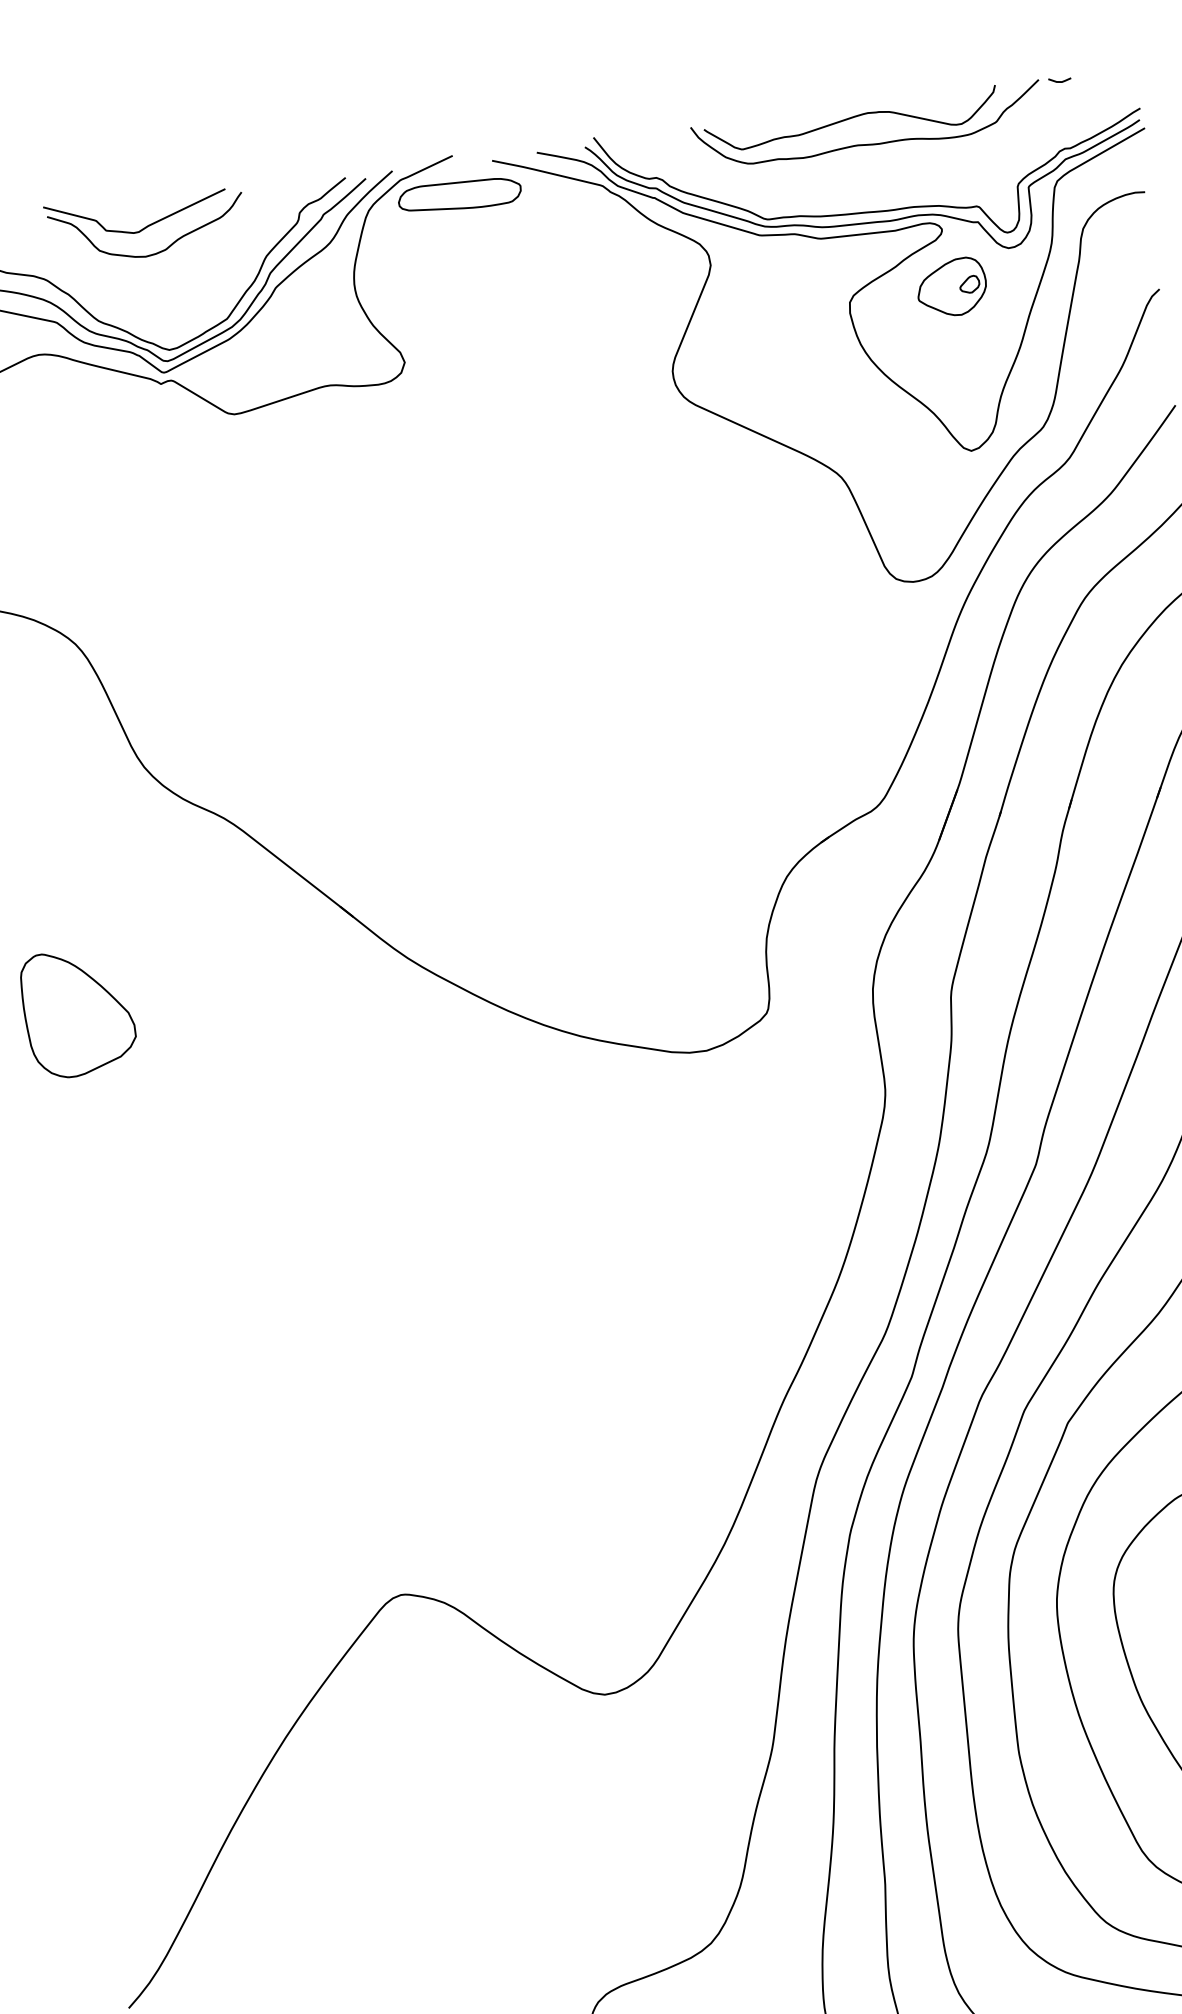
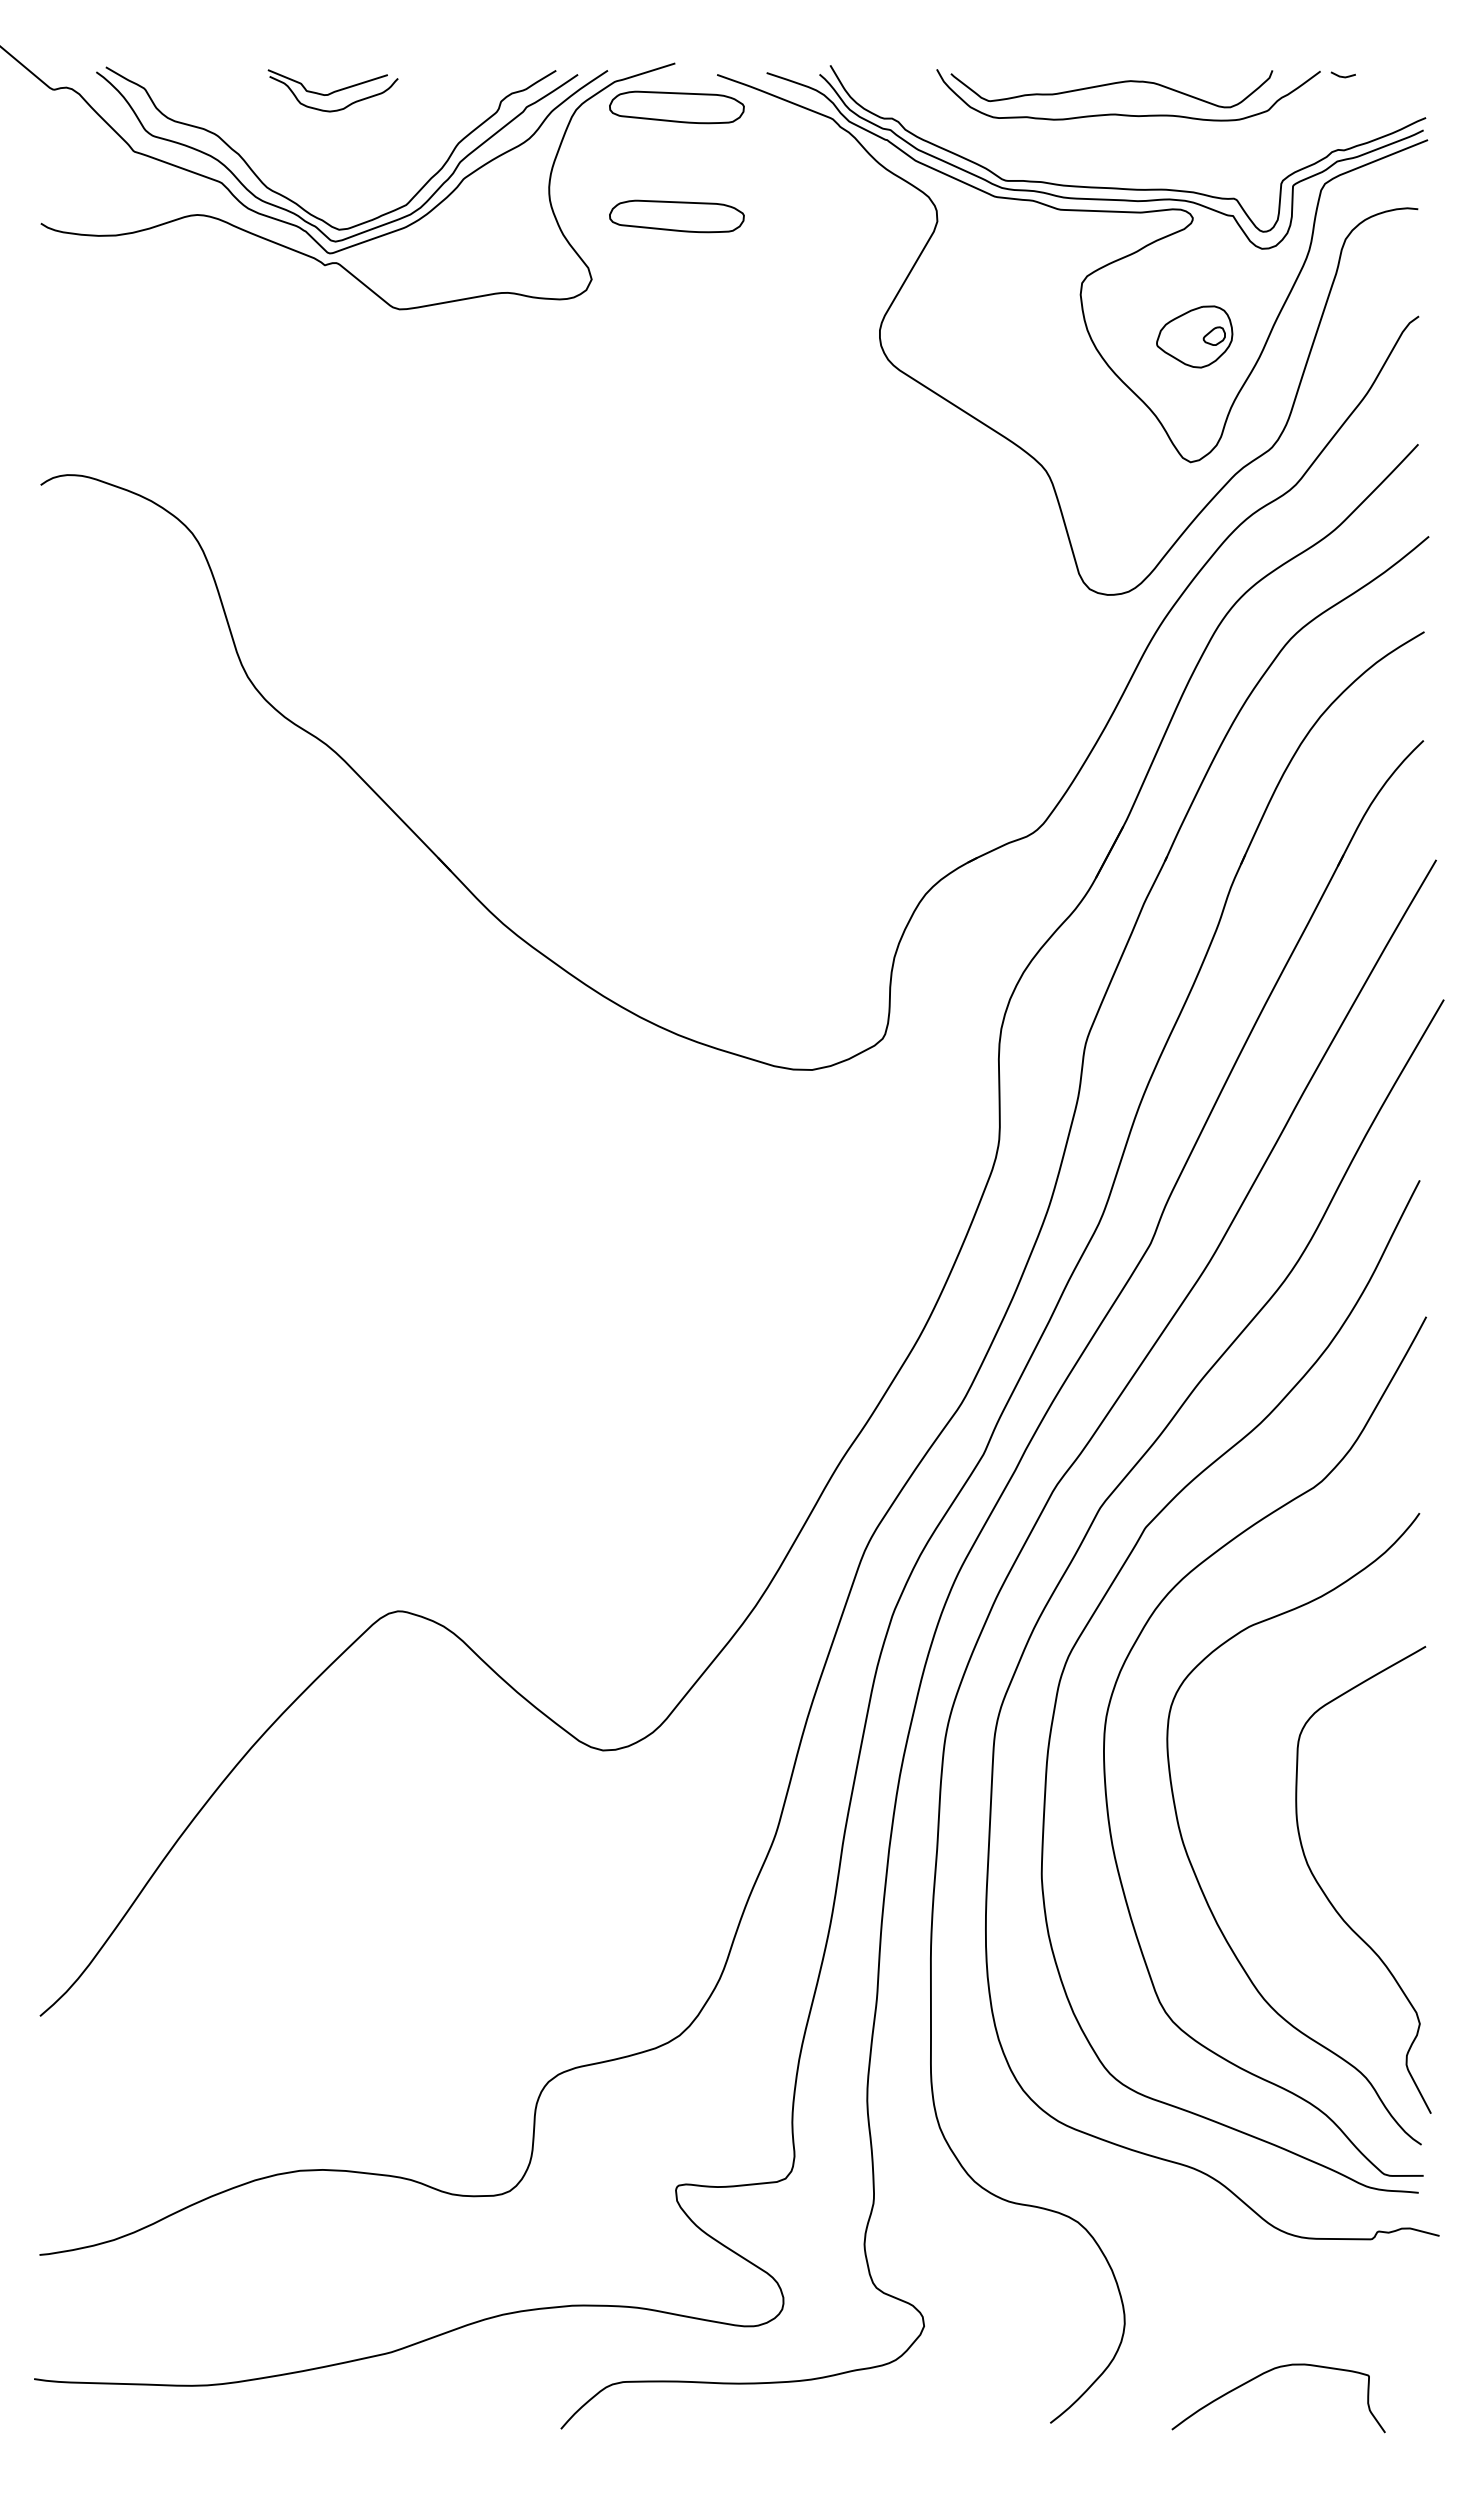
part: (145, 224) -> (332, 90), size x0.6
part: (951, 287) -> (1194, 336), moved
part: (473, 294) -> (676, 216), added
part: (78, 1012) -> (138, 931), removed

